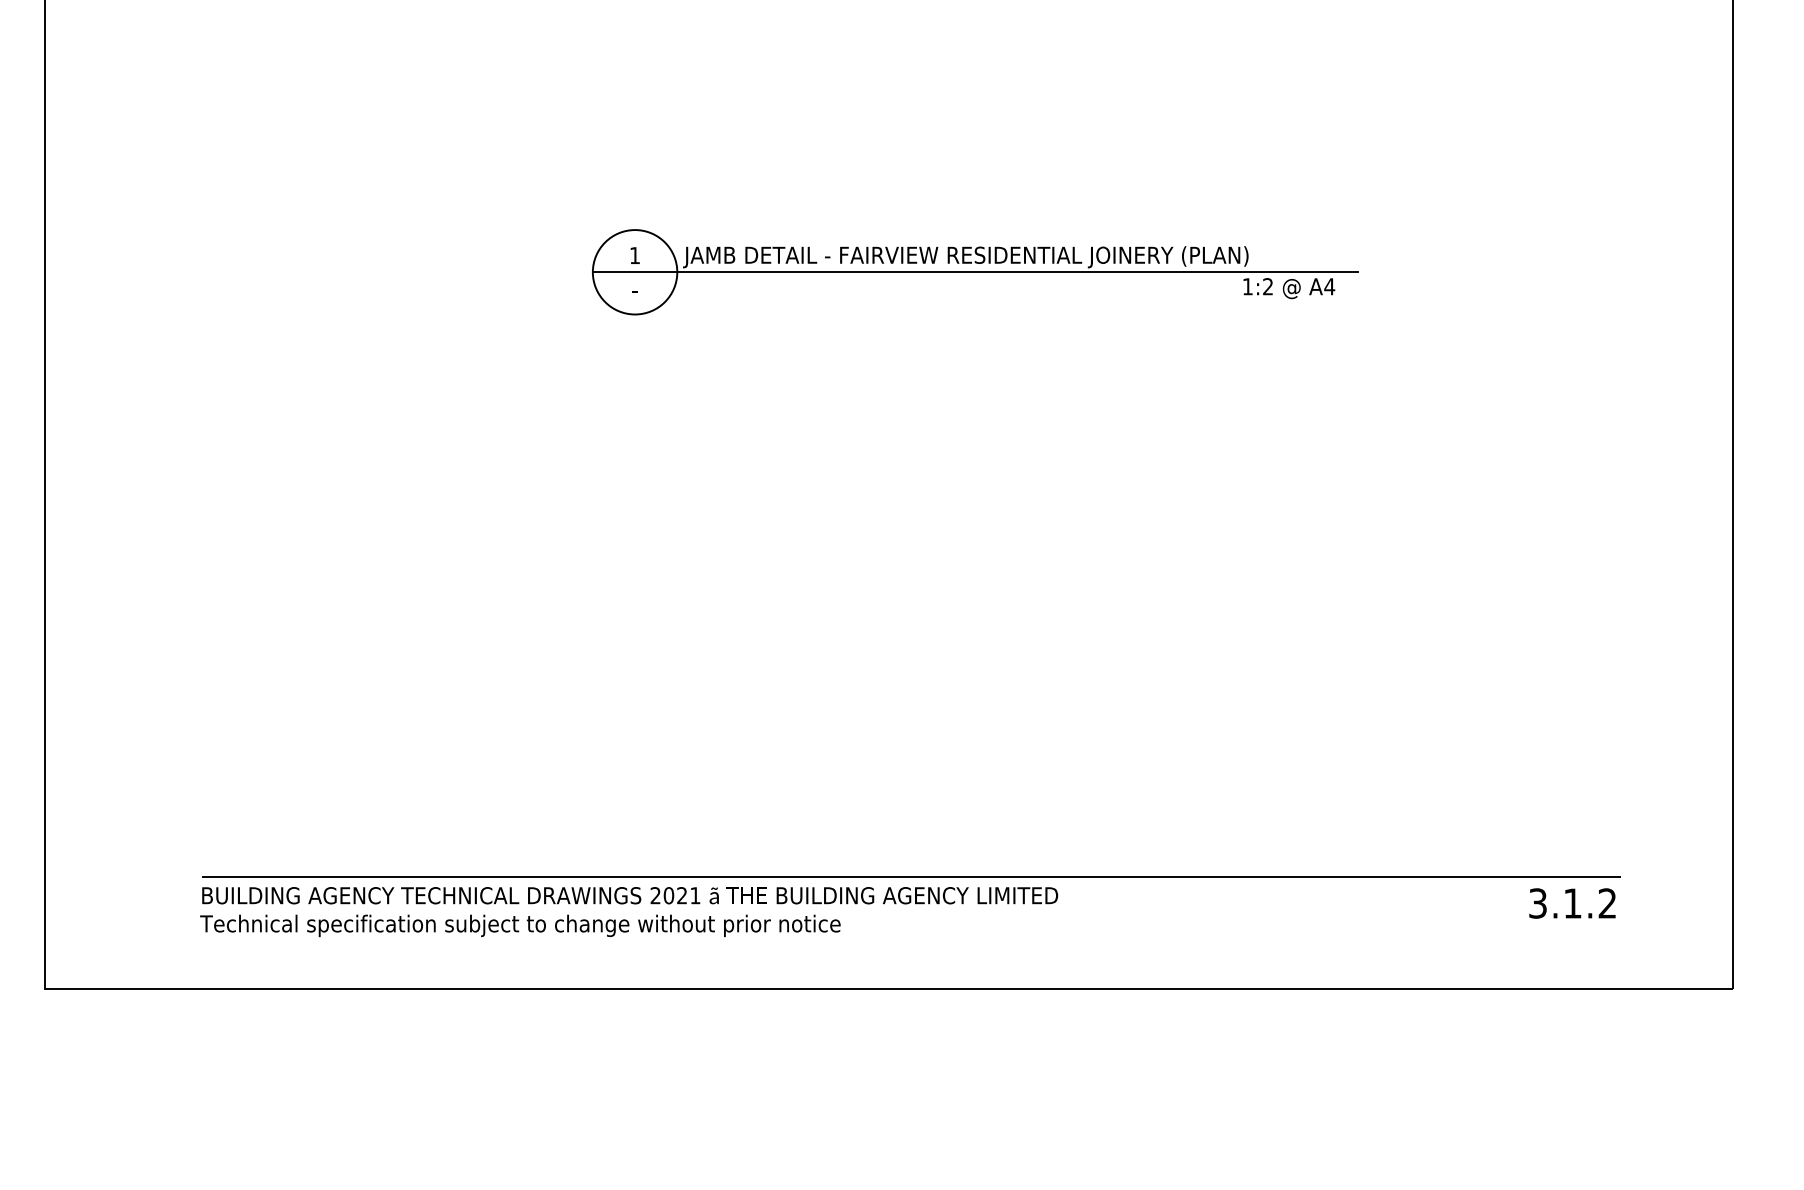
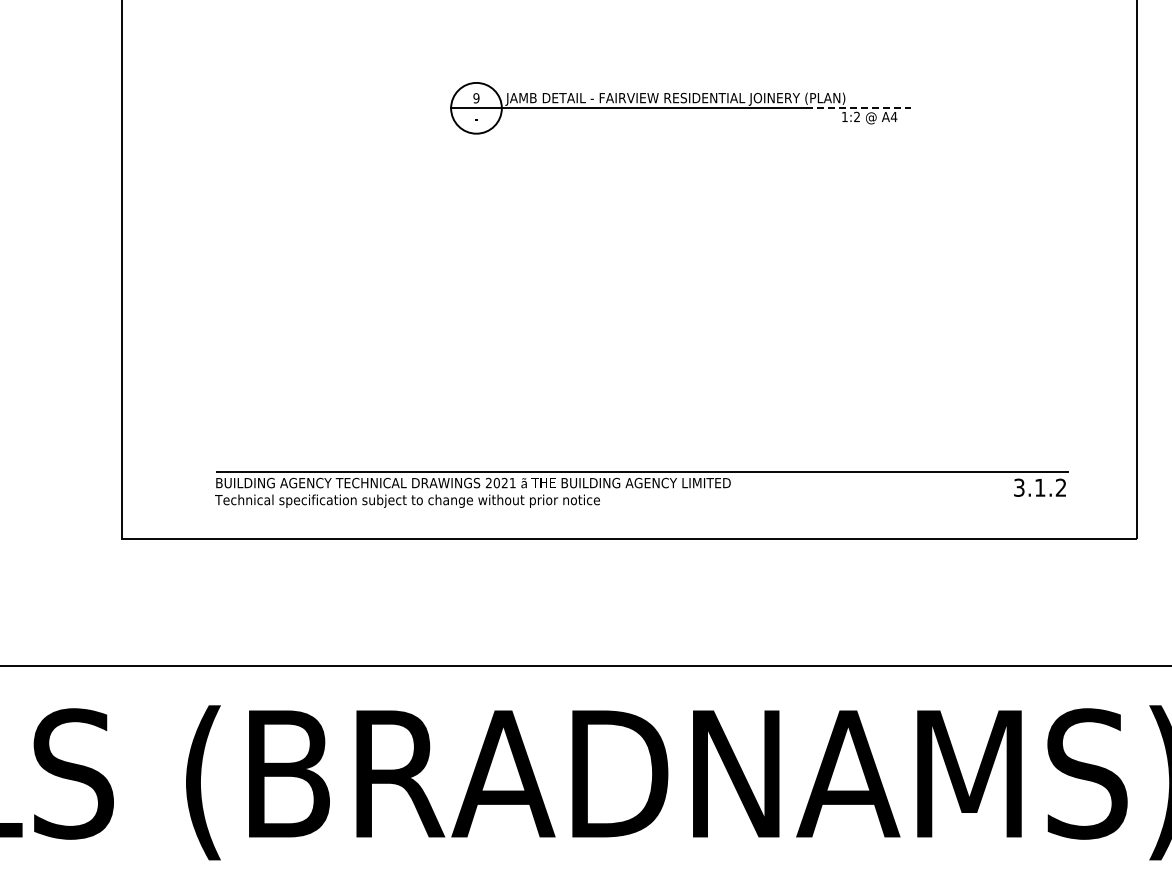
text: (635, 255) -> (476, 98), 1 -> 9
line: (1272, 272) -> (859, 108), solid -> dashed

